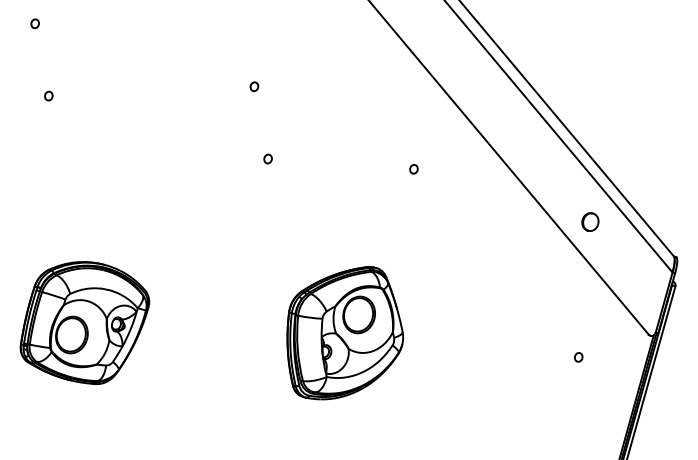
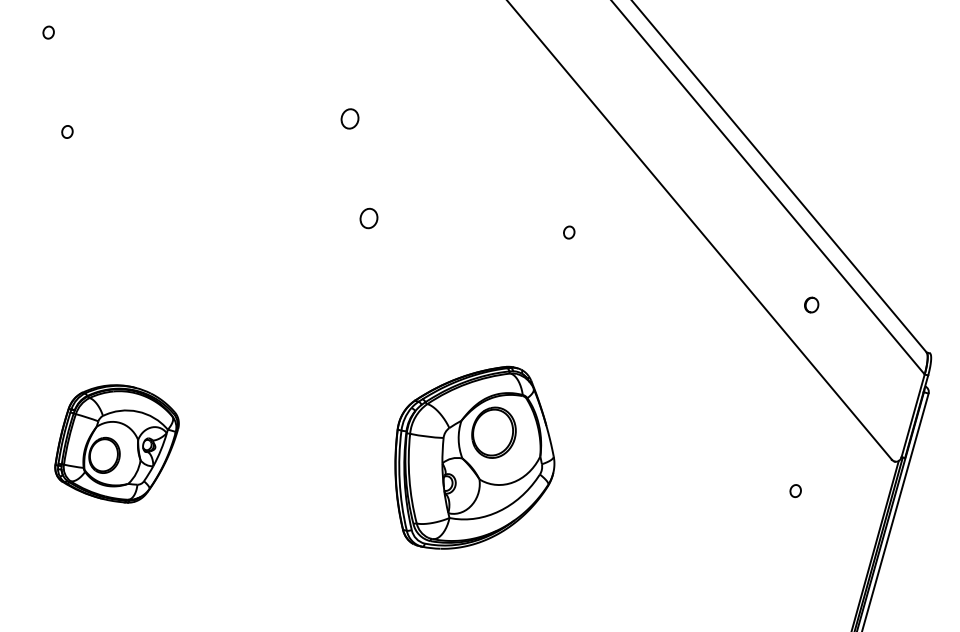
part: (254, 87) -> (349, 119), size x1.6
part: (267, 159) -> (368, 218), size x1.6
part: (590, 221) -> (811, 304), size x0.6
part: (84, 322) -> (116, 443), size x0.7

